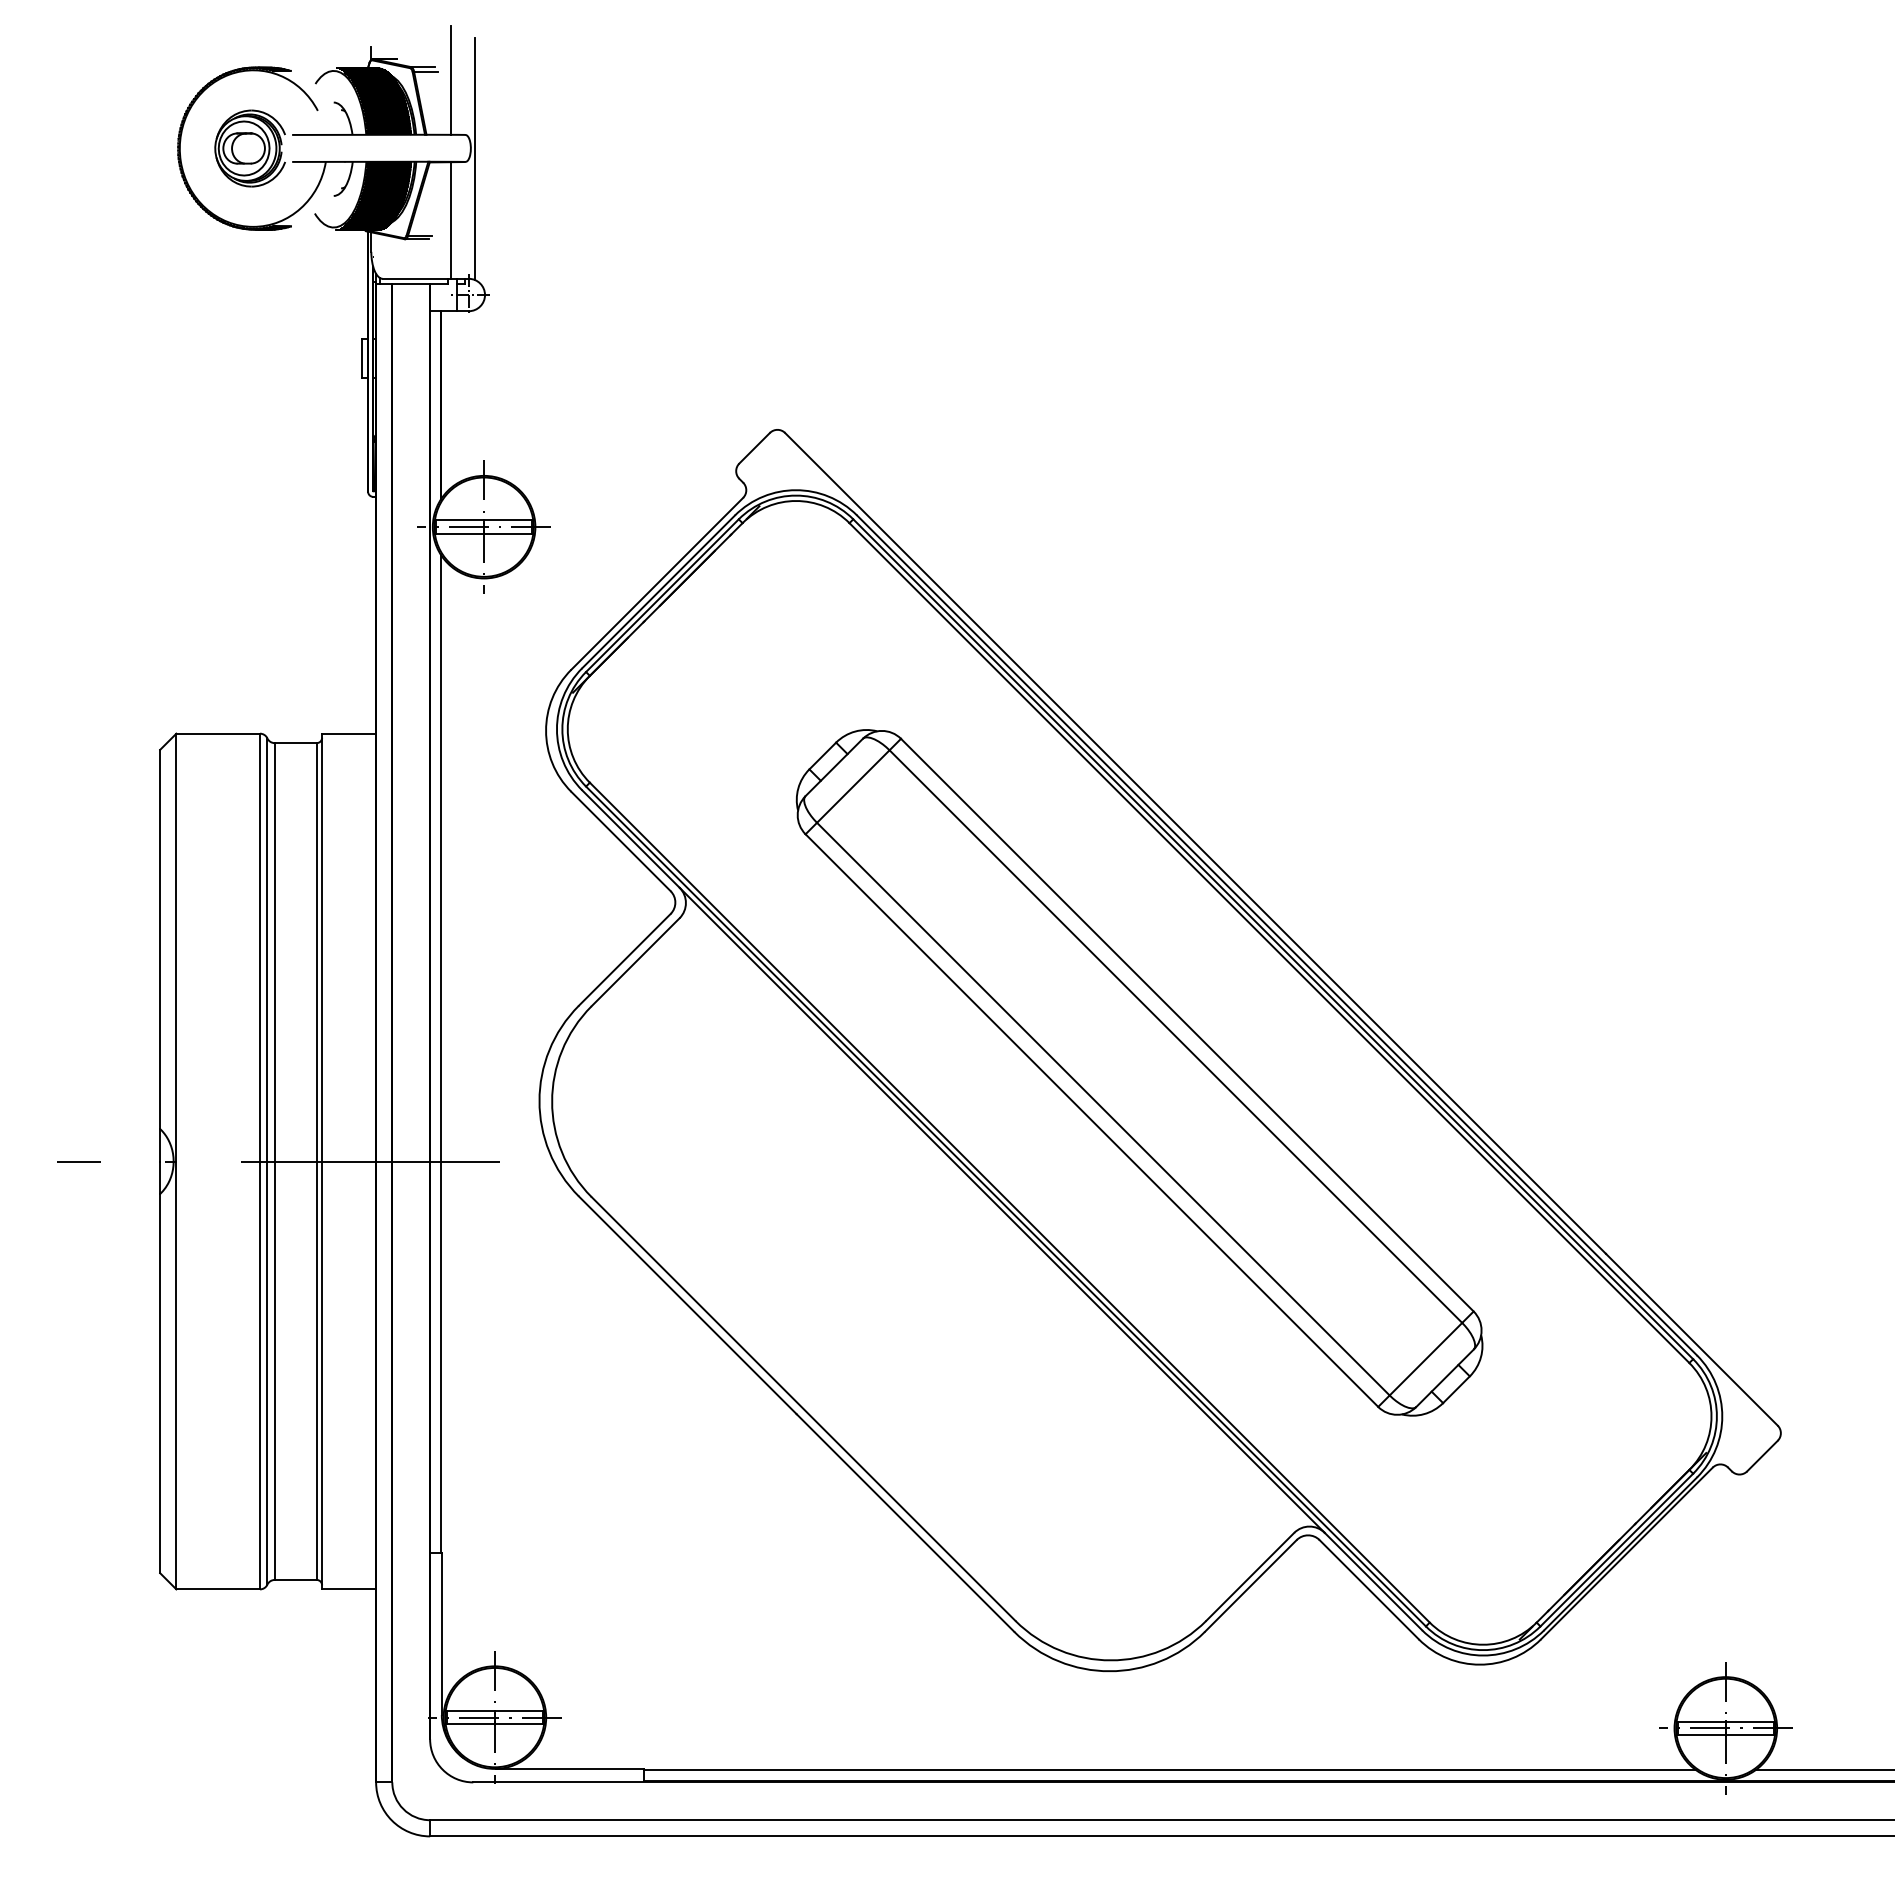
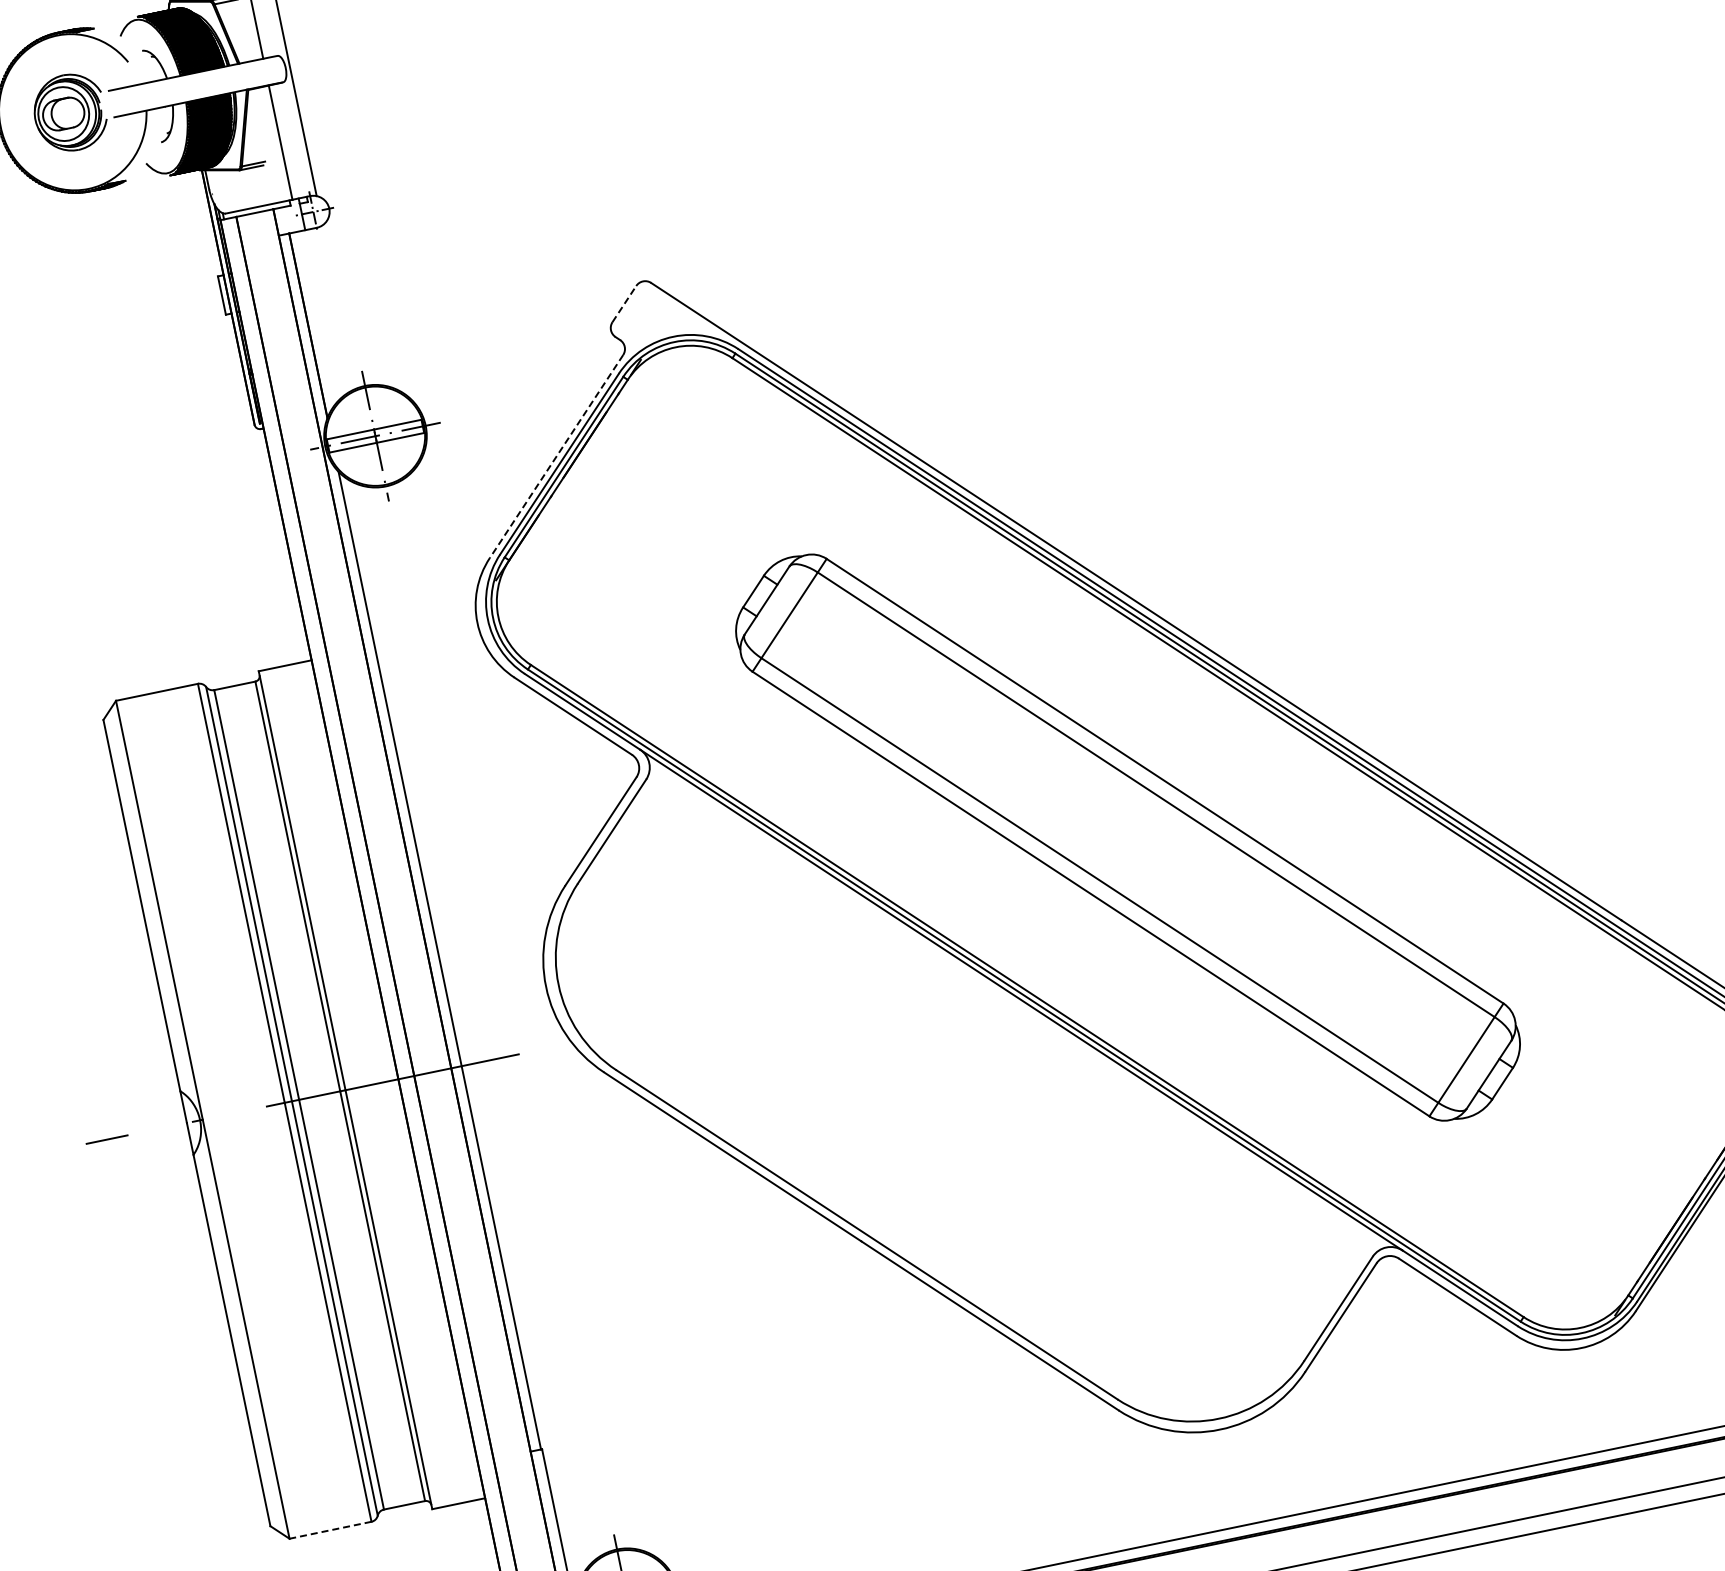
line: (754, 448) -> (624, 304), solid -> dashed
line: (656, 584) -> (555, 457), solid -> dashed
line: (218, 1589) -> (330, 1530), solid -> dashed

